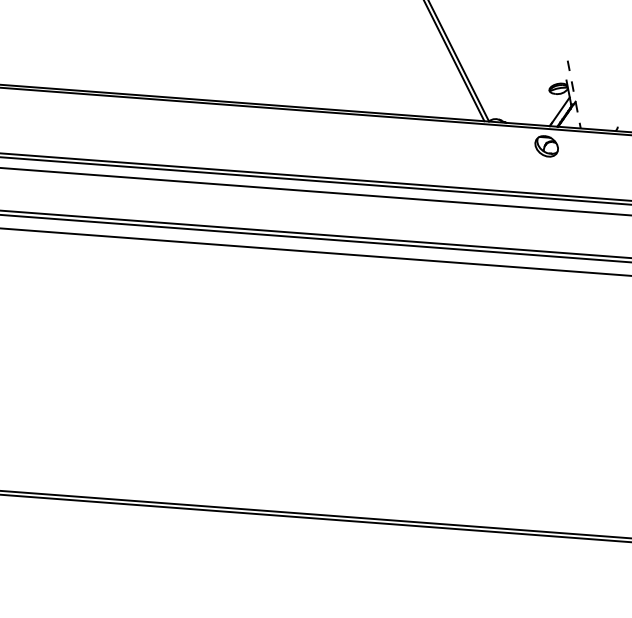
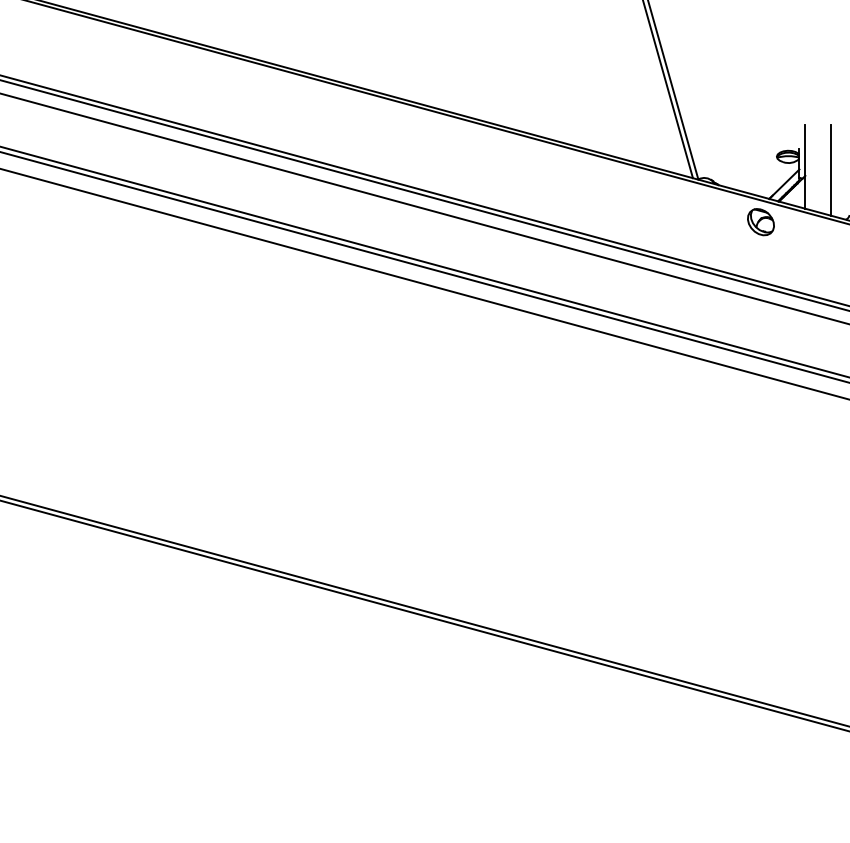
line: (595, 93) -> (830, 170), added
line: (574, 94) -> (805, 167), dashed -> solid

